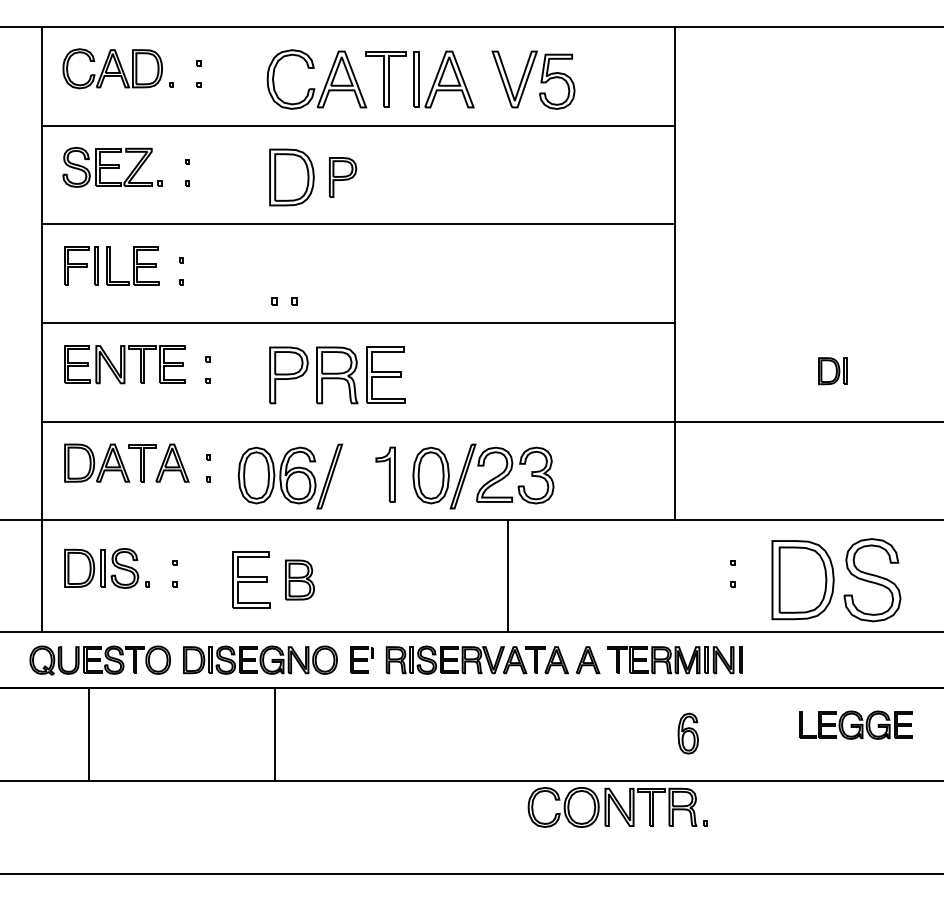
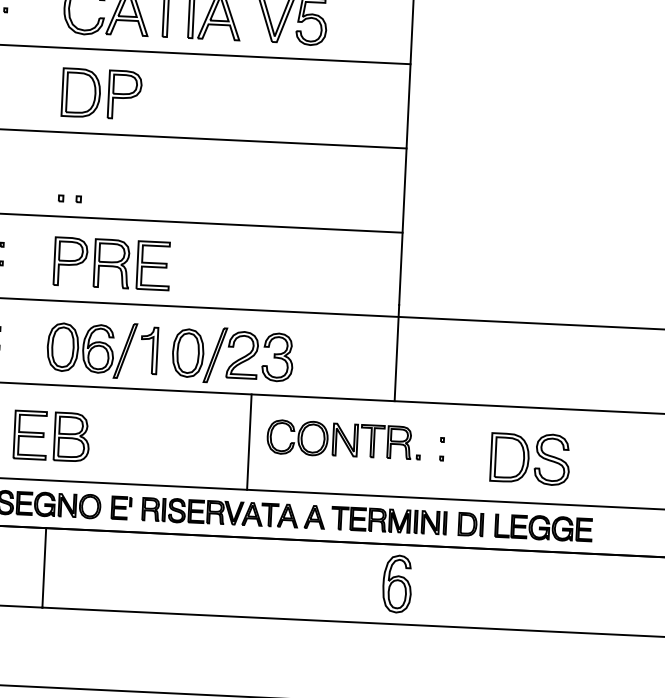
part: (342, 177) -> (124, 95), size x1.43
part: (832, 371) -> (470, 524), moved
part: (290, 476) -> (91, 349), moved
part: (299, 579) -> (71, 436), size x1.43
part: (836, 579) -> (530, 458), size x0.71
part: (855, 724) -> (543, 527), moved
part: (688, 733) -> (397, 583), size x1.67
part: (617, 807) -> (343, 440), moved

